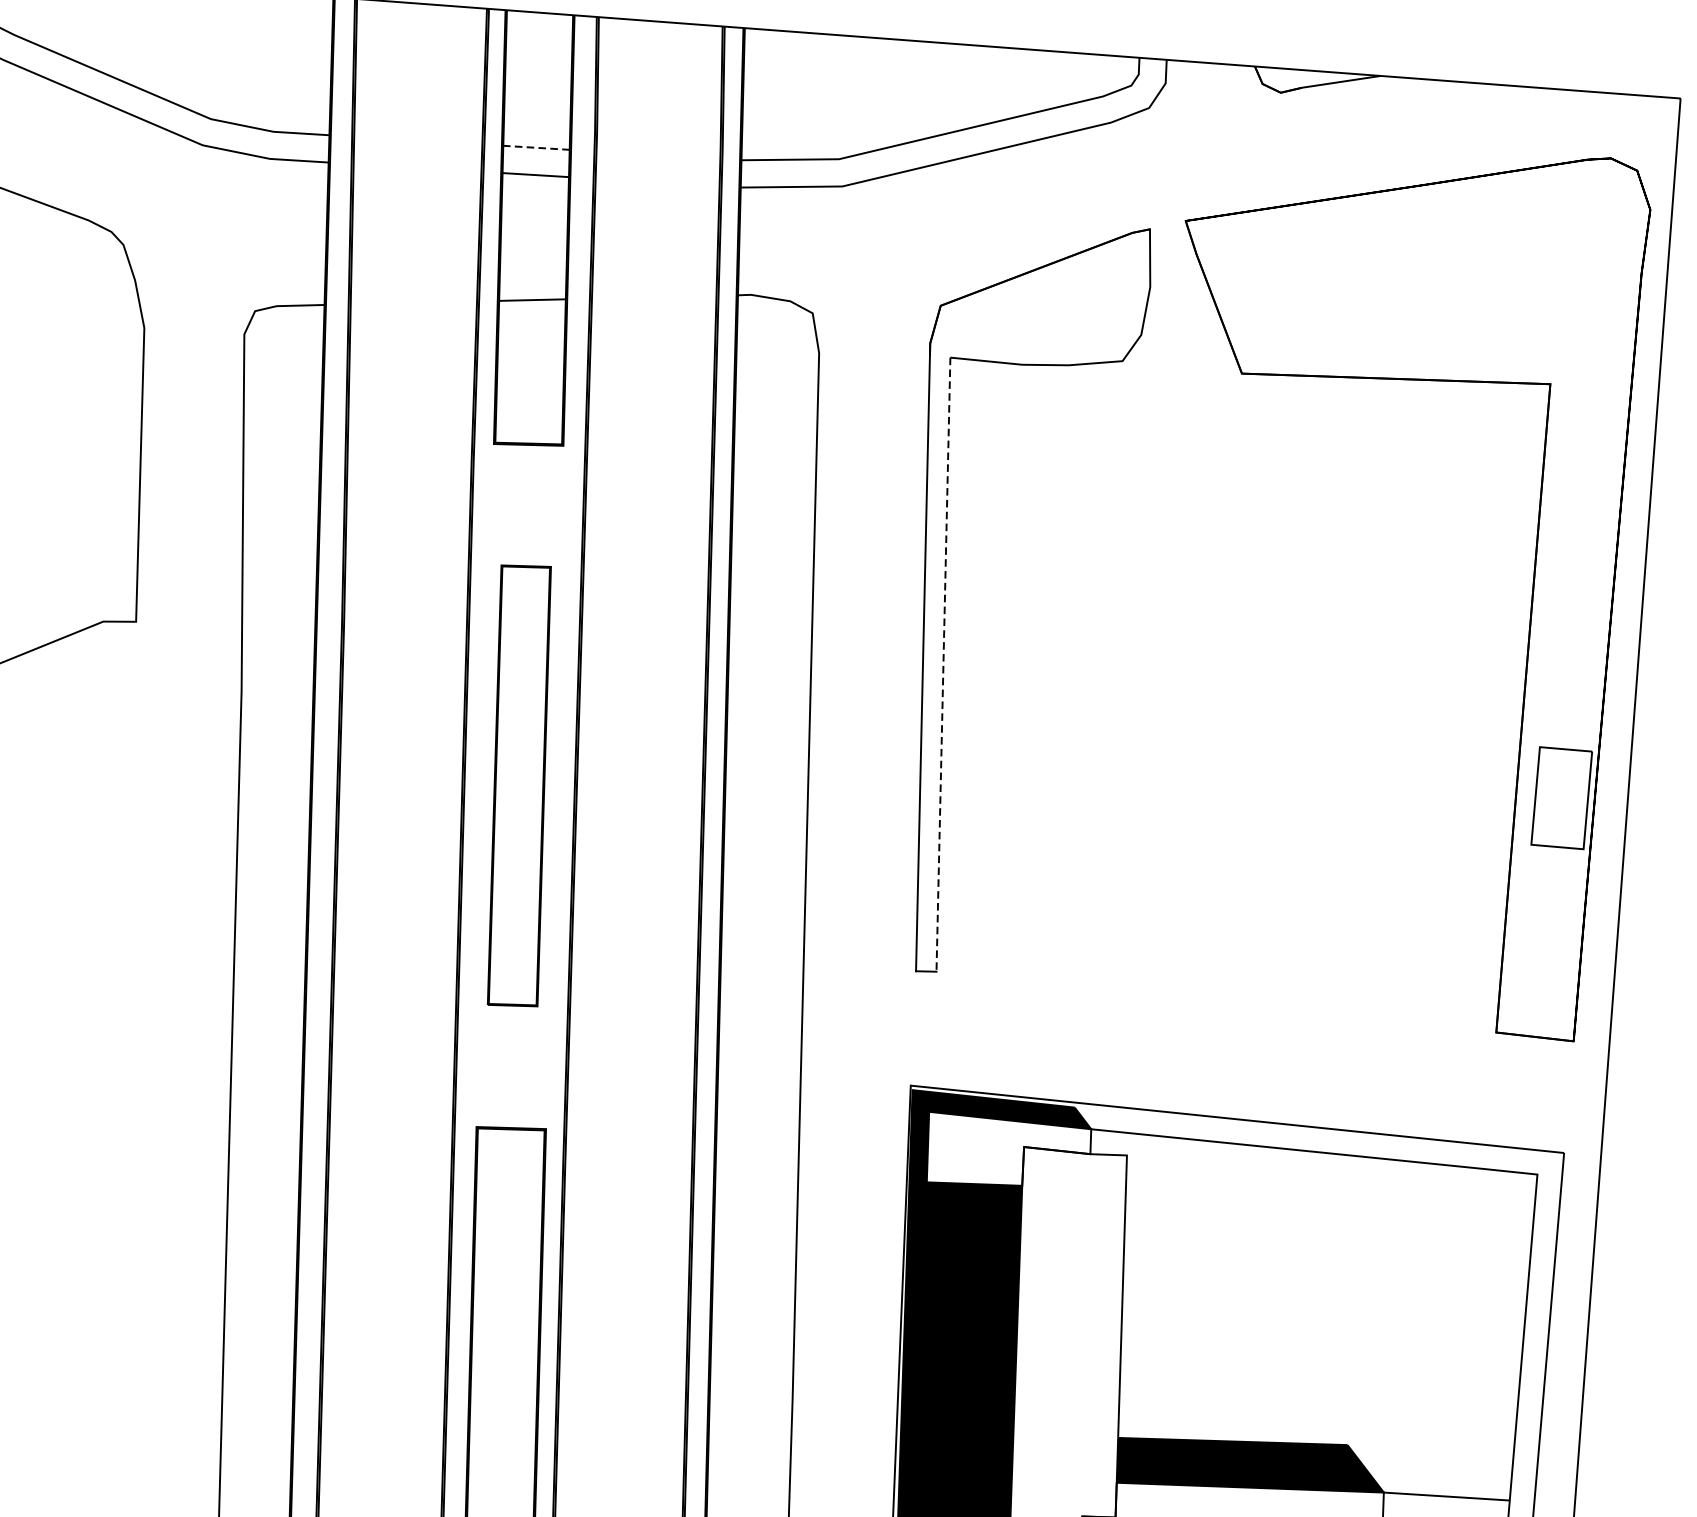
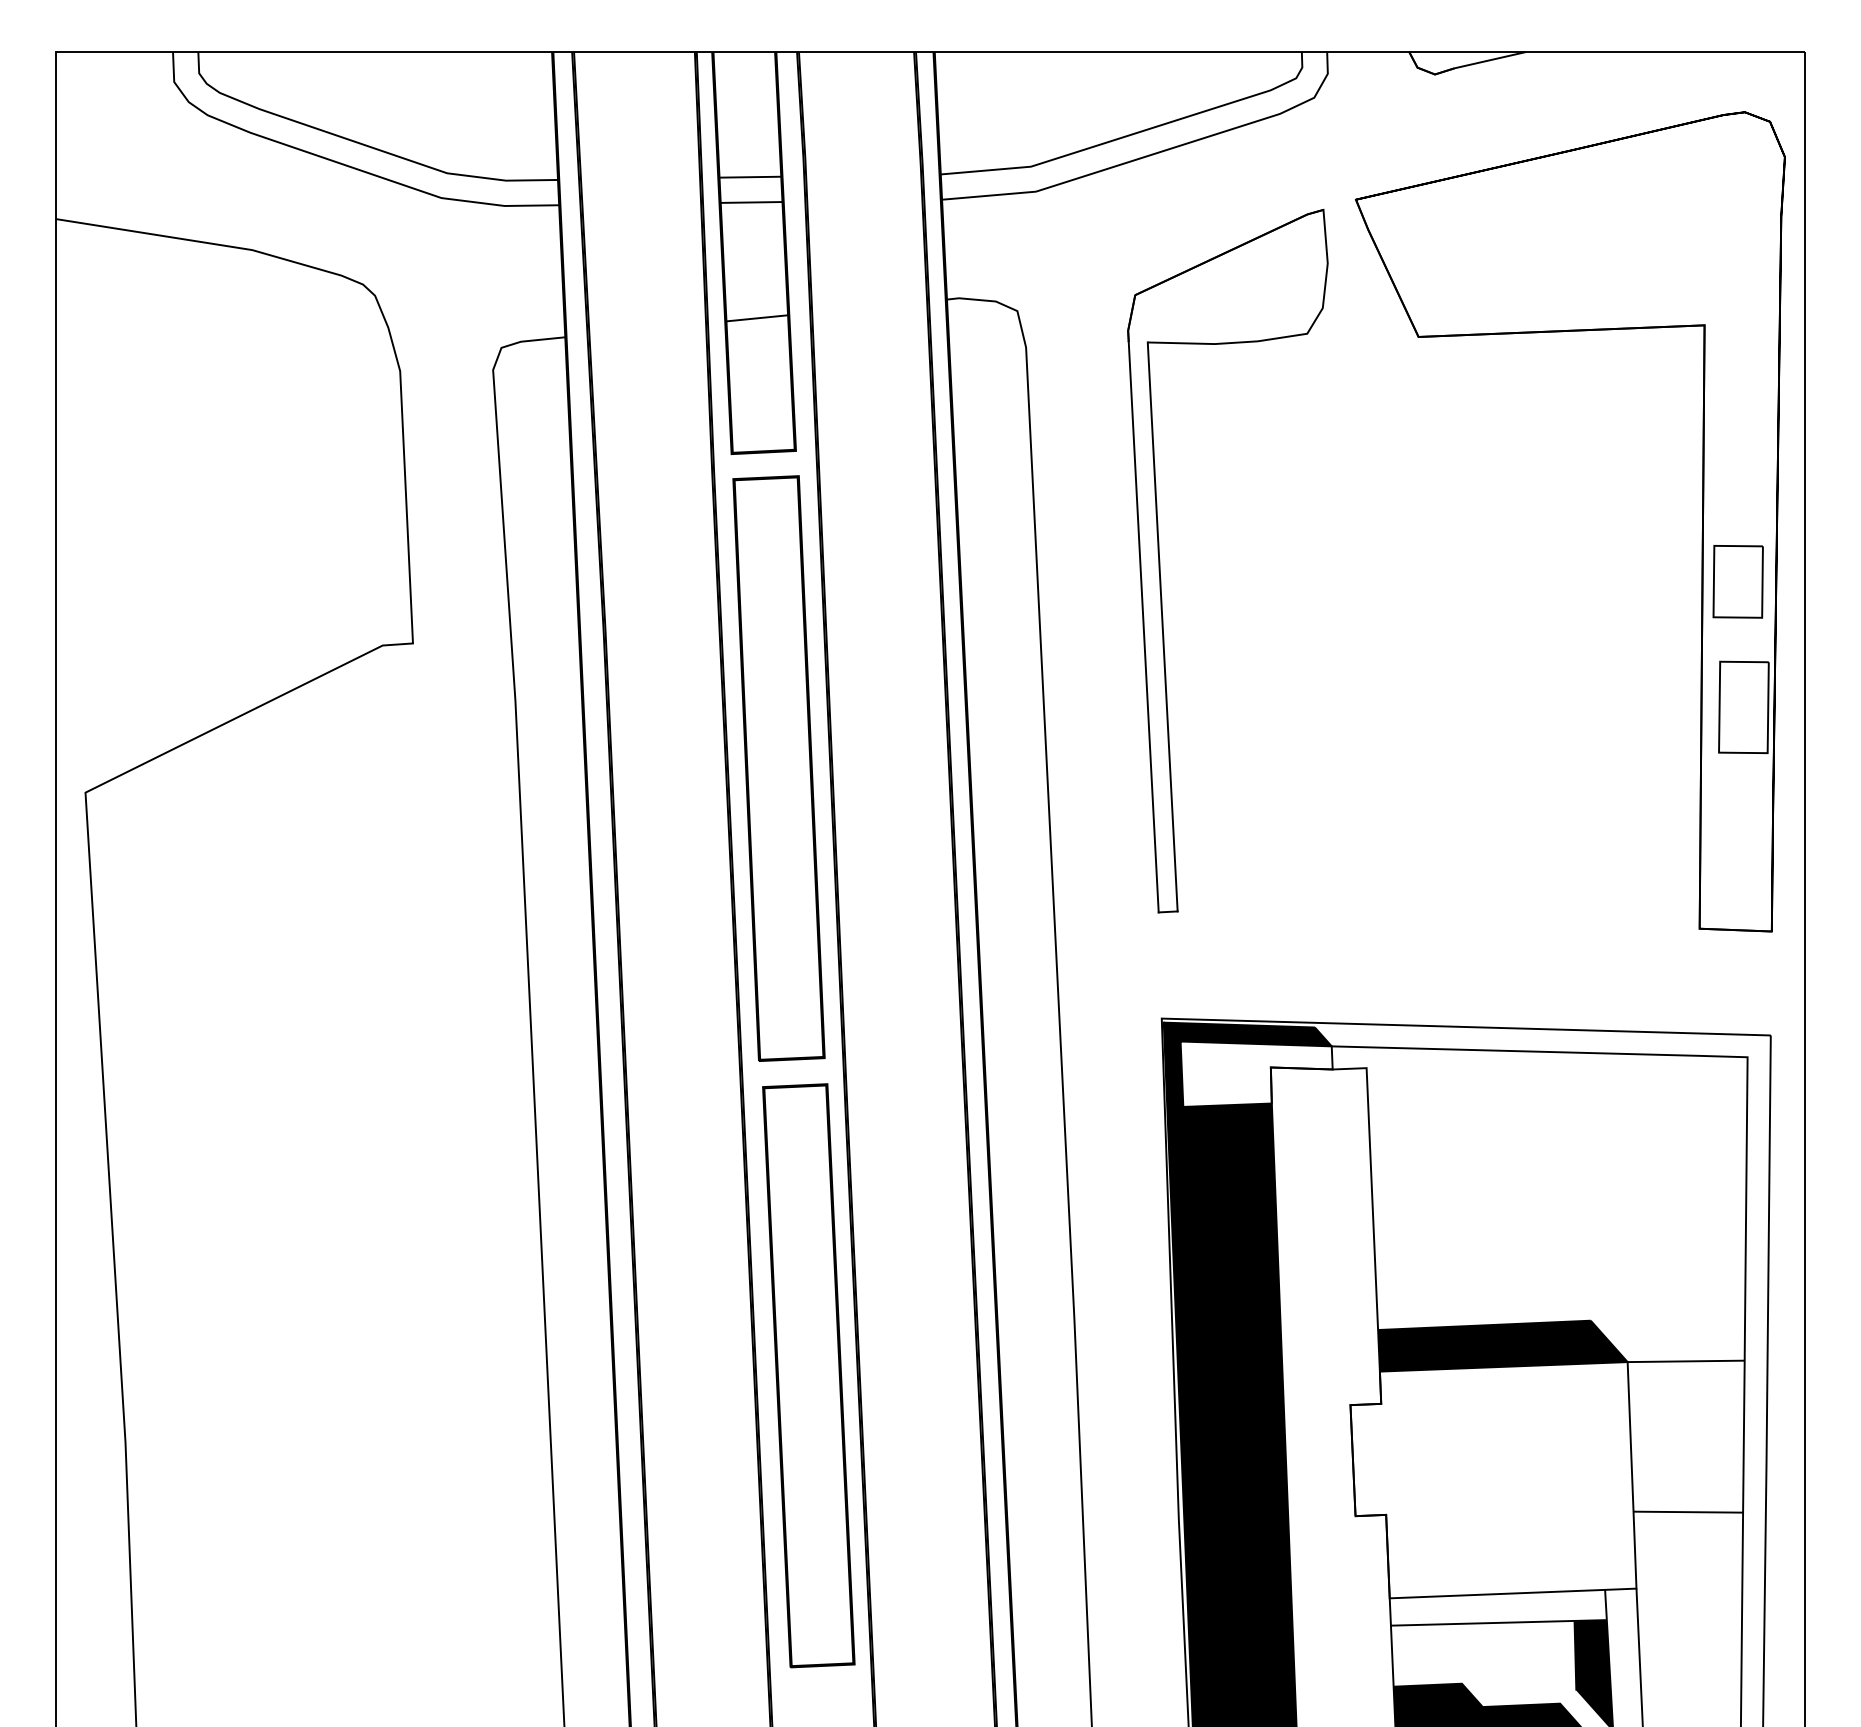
line: (536, 148) -> (750, 177), dashed -> solid
part: (1565, 662) -> (1737, 581), added
line: (943, 664) -> (1162, 626), dashed -> solid
part: (518, 785) -> (778, 768), size x1.43

